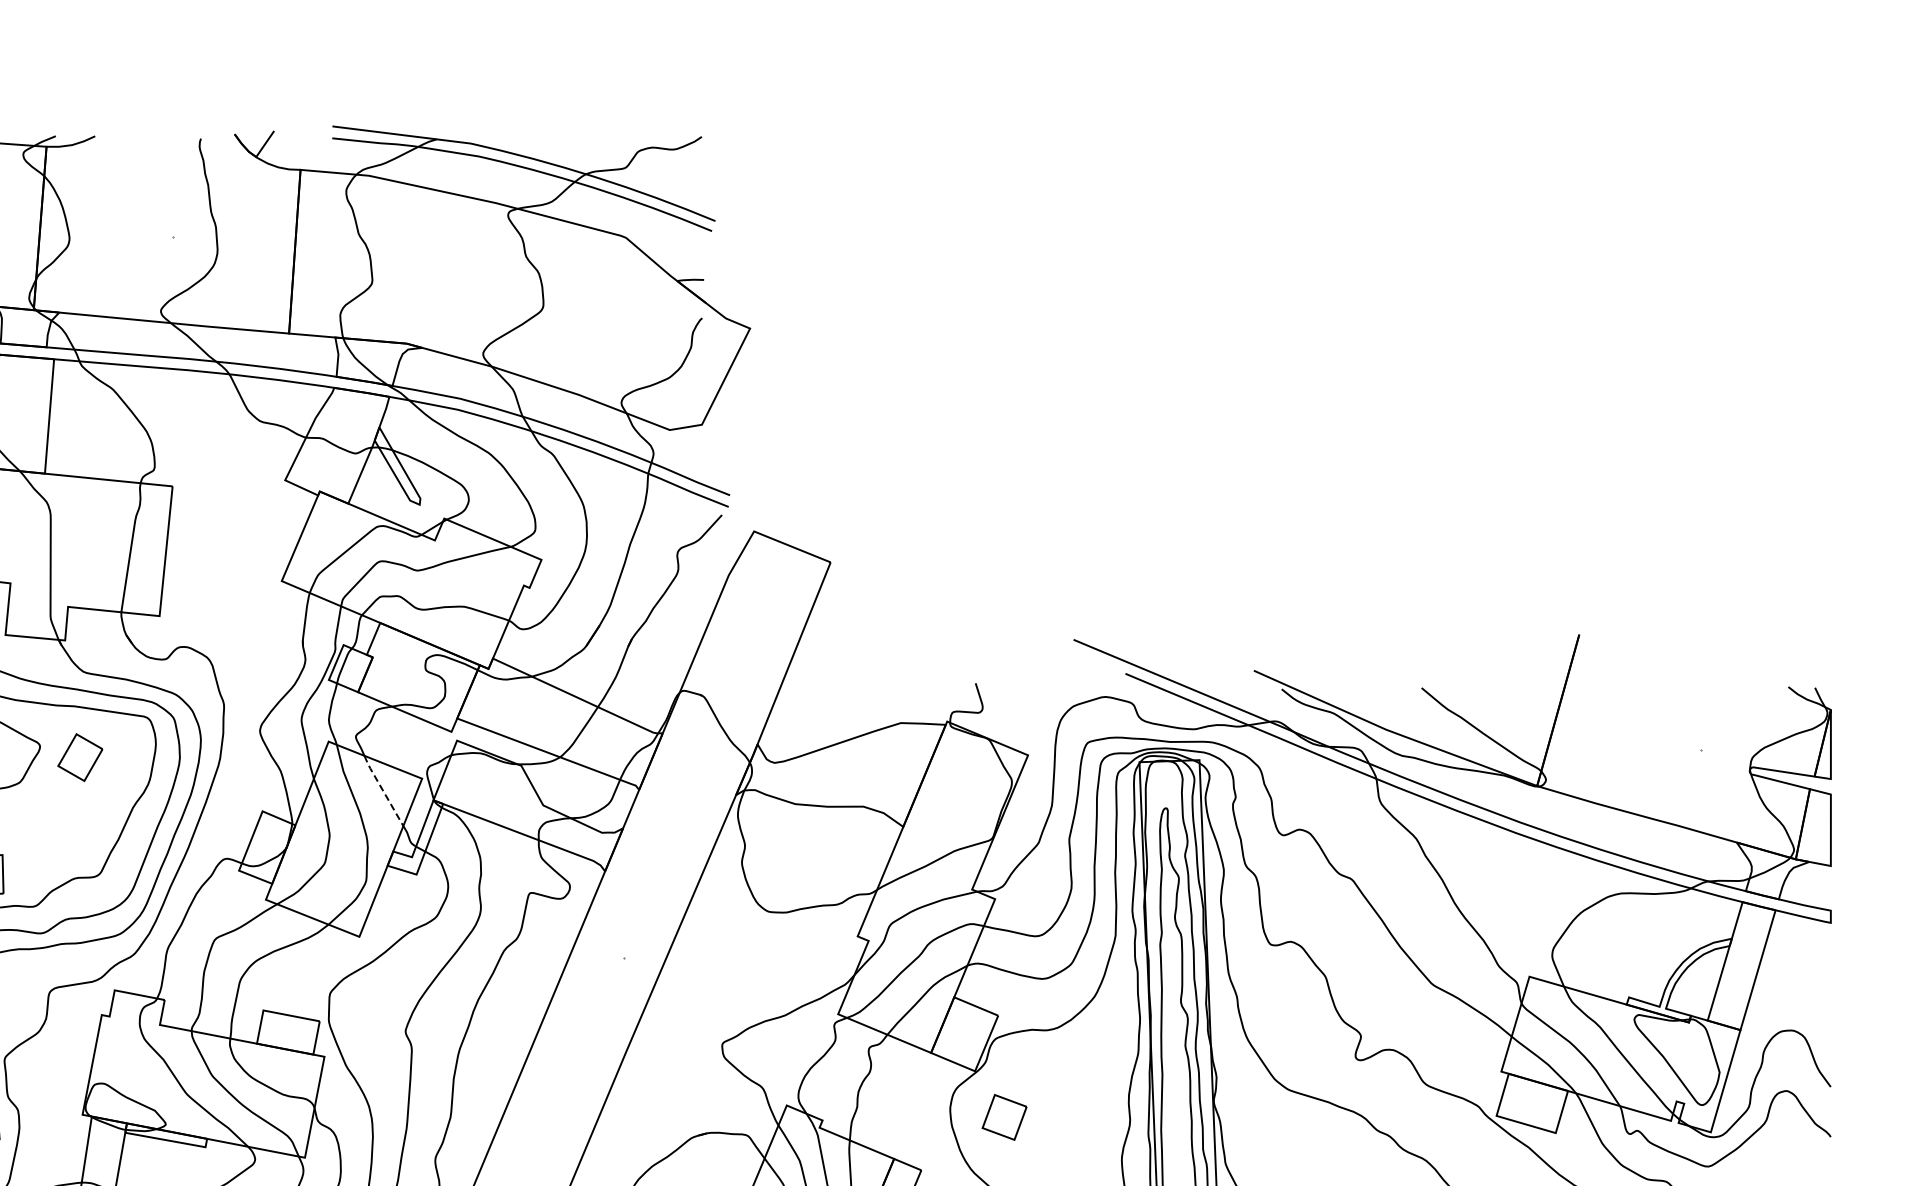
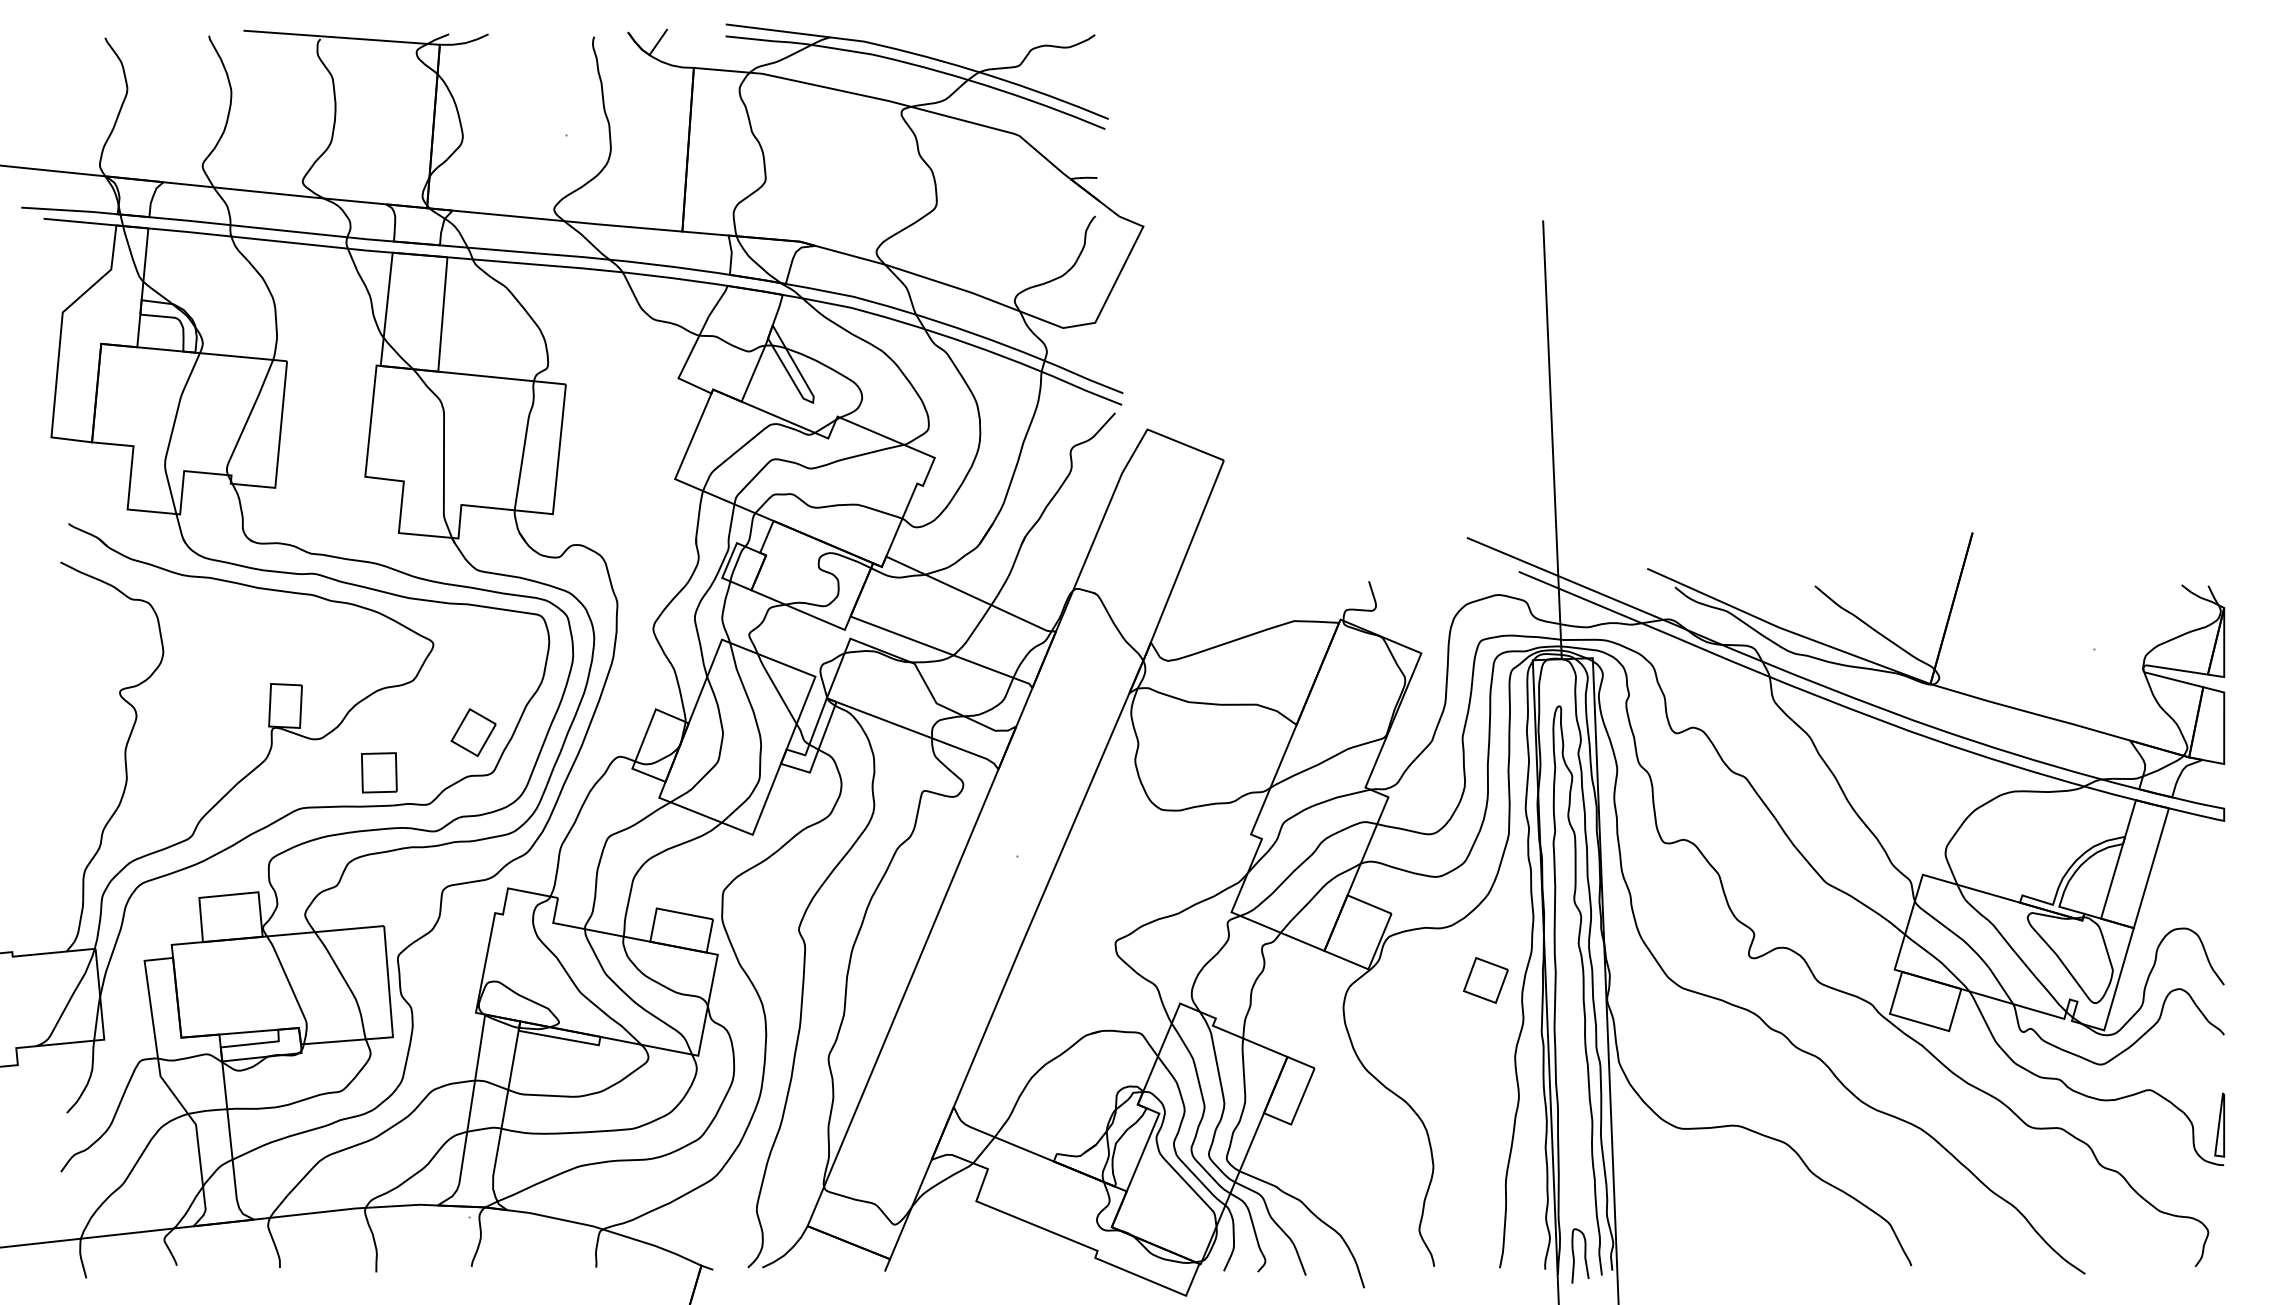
line: (1159, 541) -> (1552, 439), added
part: (80, 757) -> (473, 732), moved
line: (382, 790) -> (775, 688), dashed -> solid
part: (1004, 1117) -> (1485, 980), moved

